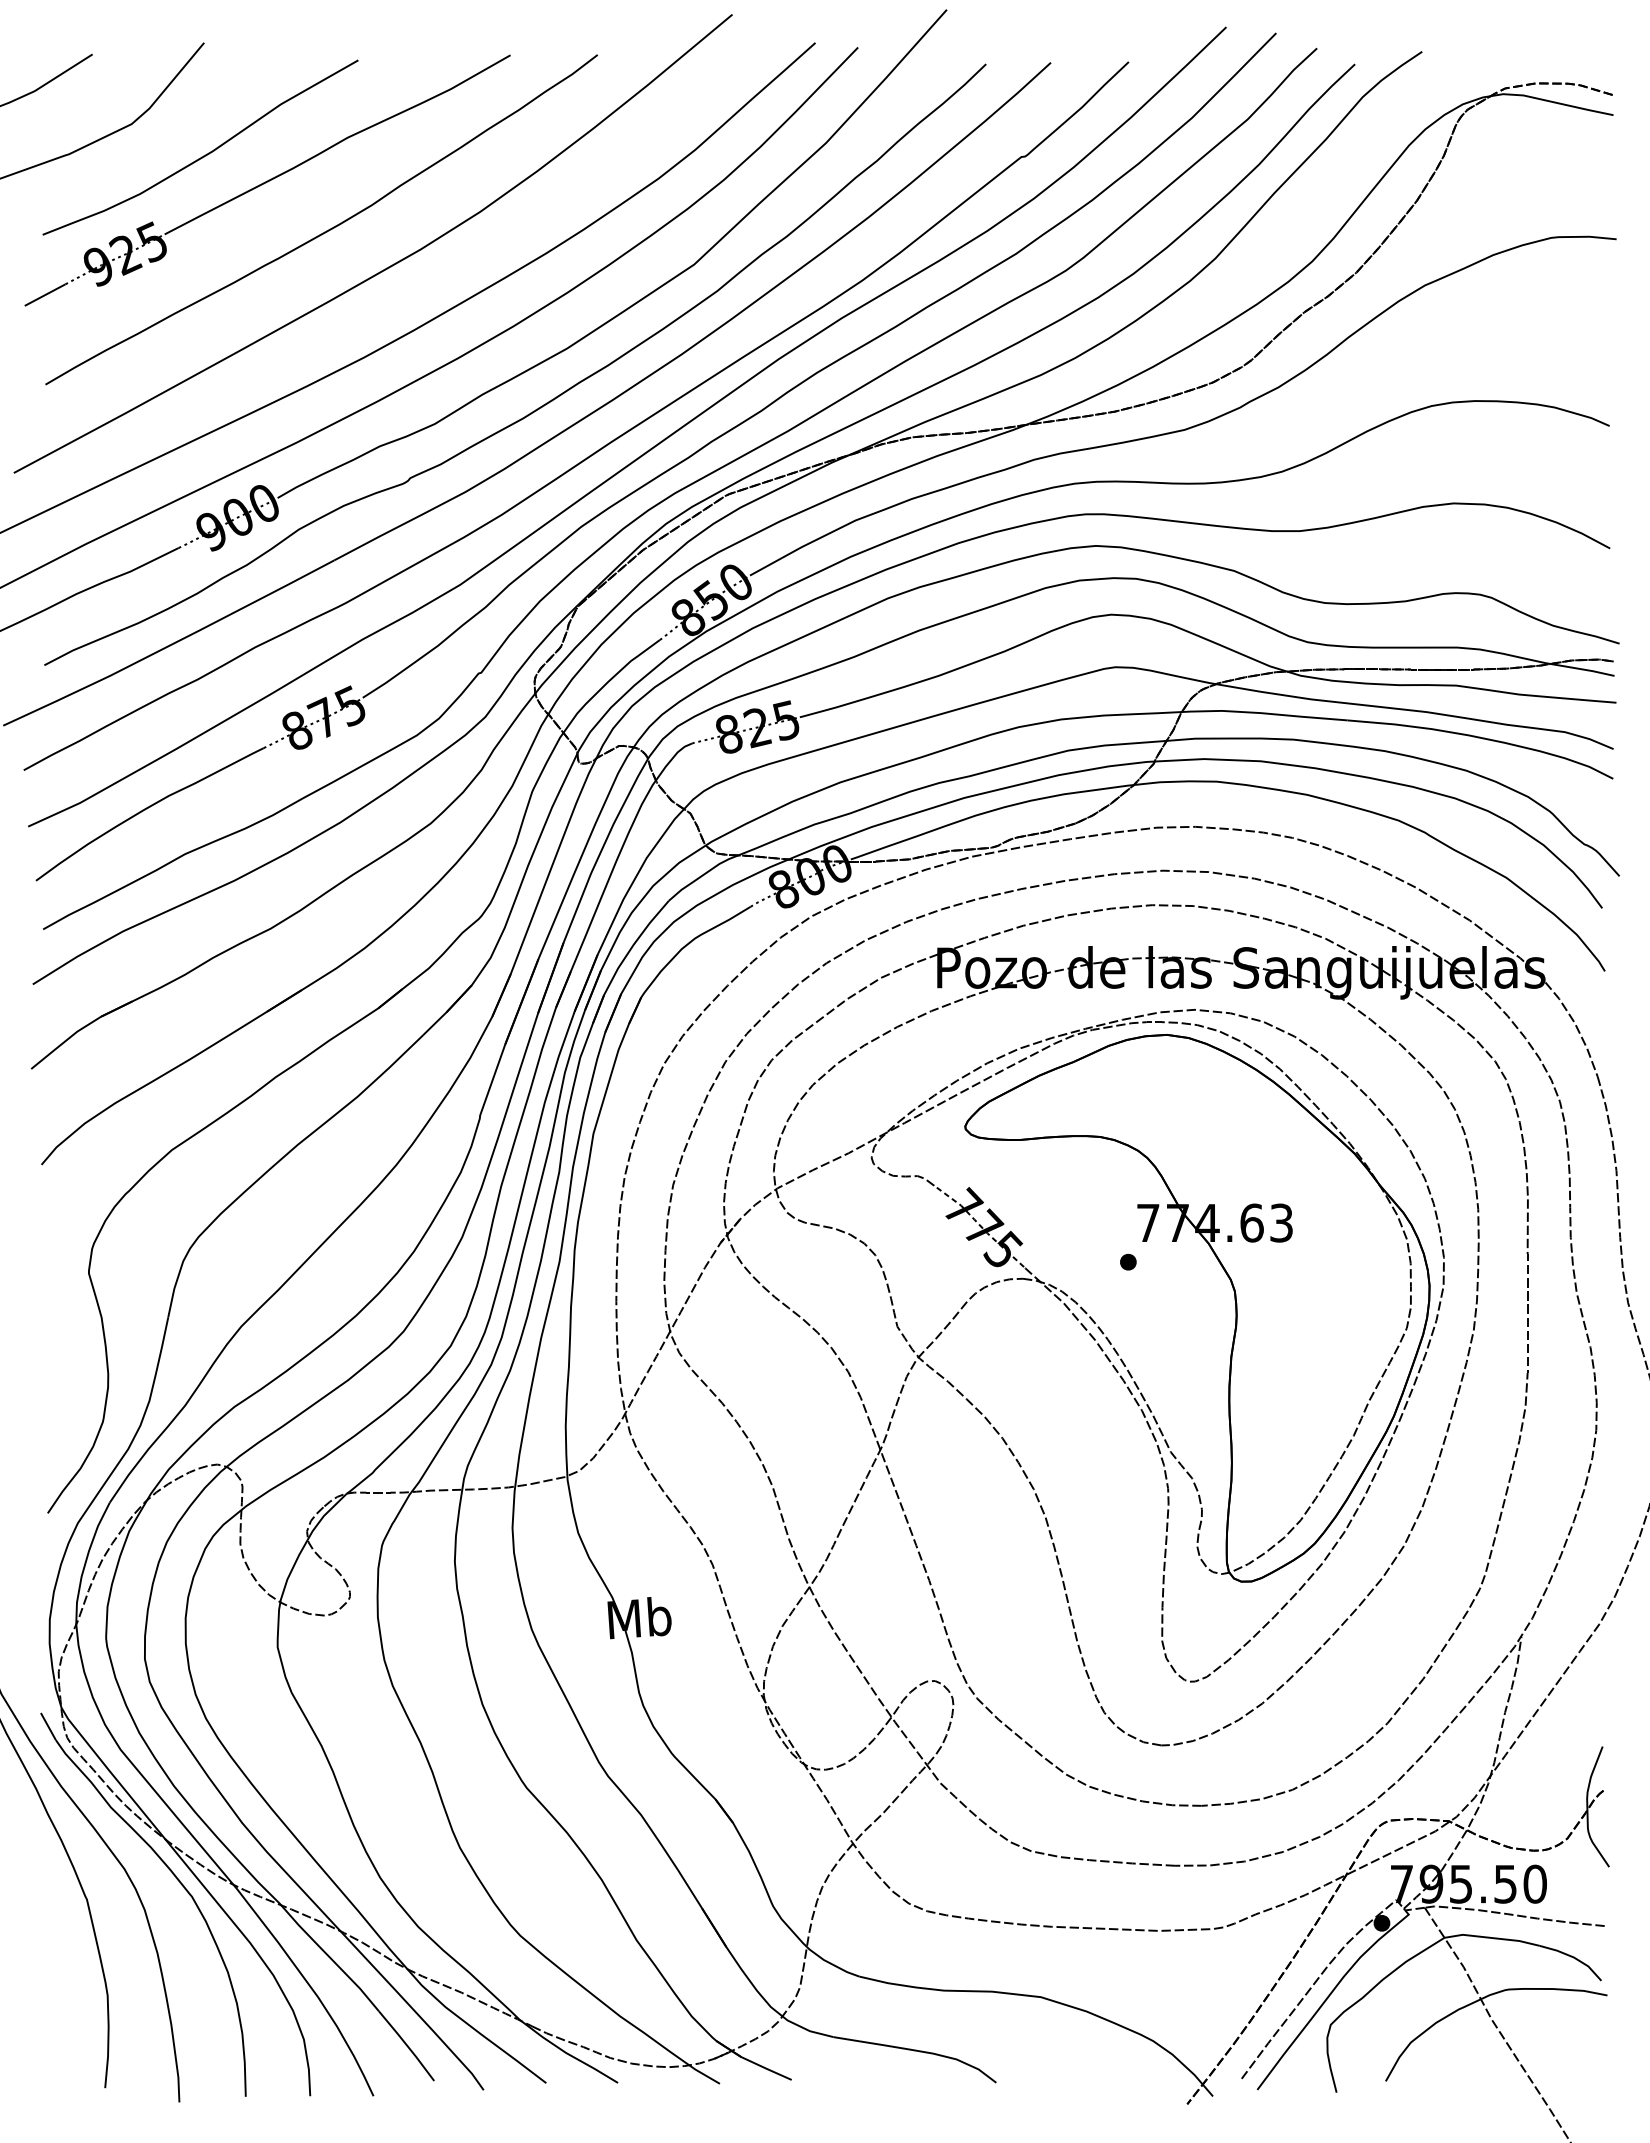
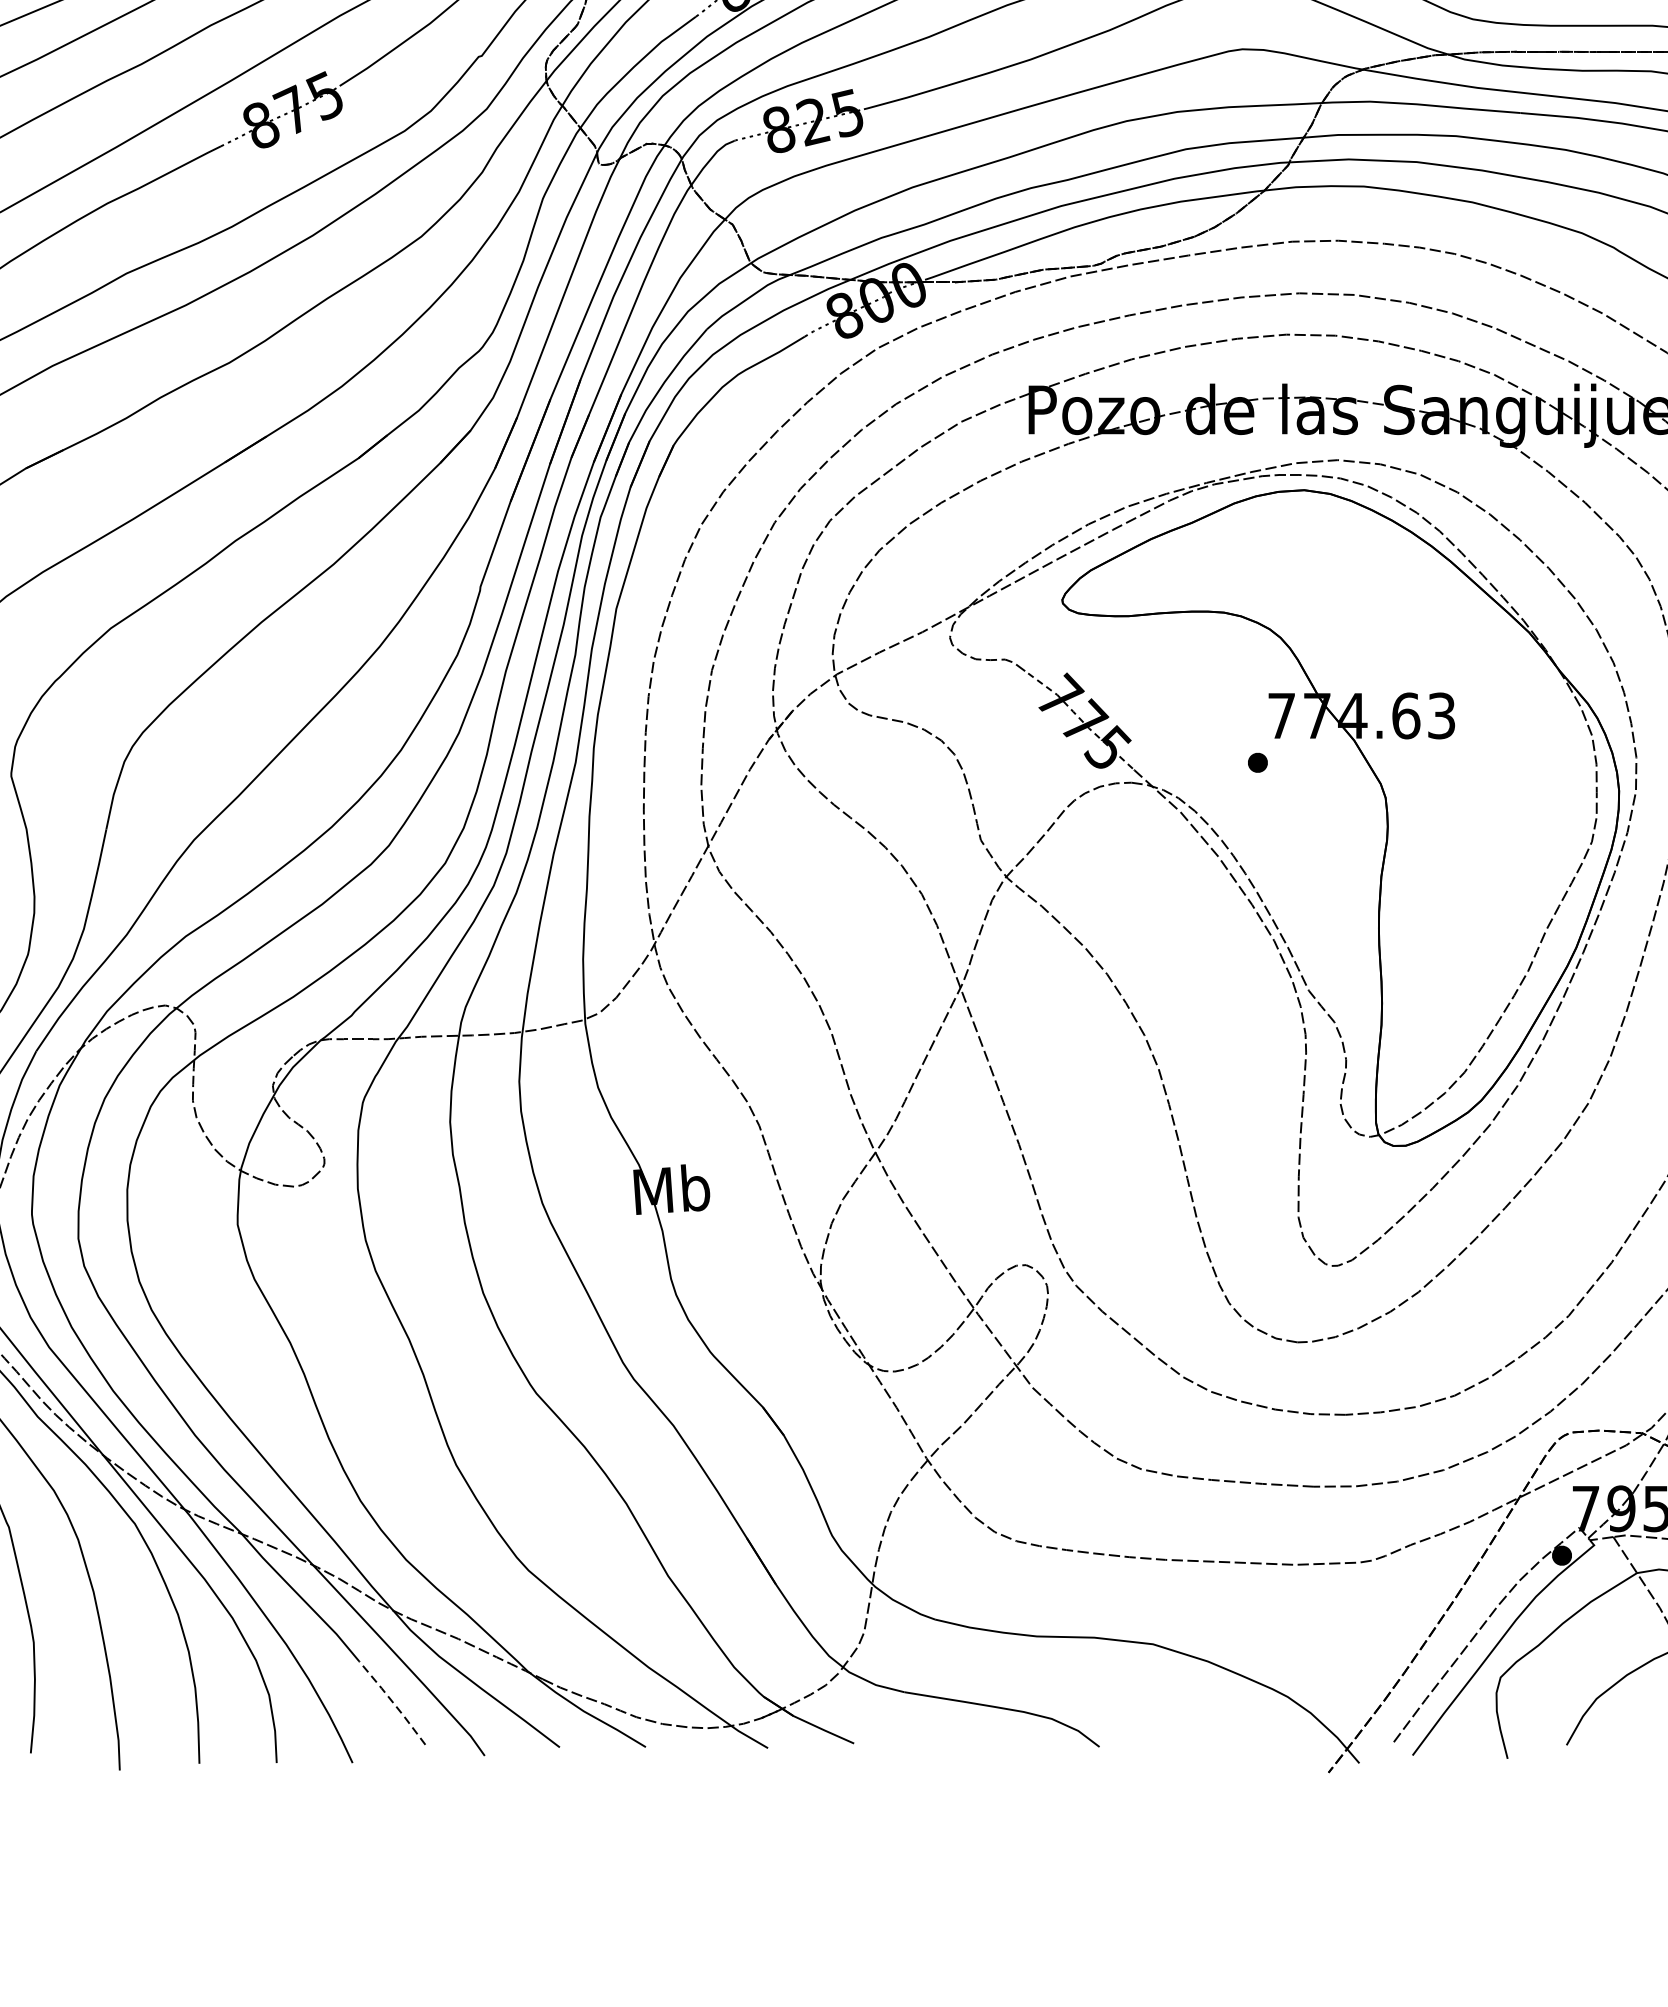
line: (406, 2045) -> (392, 1702), solid -> dashed

